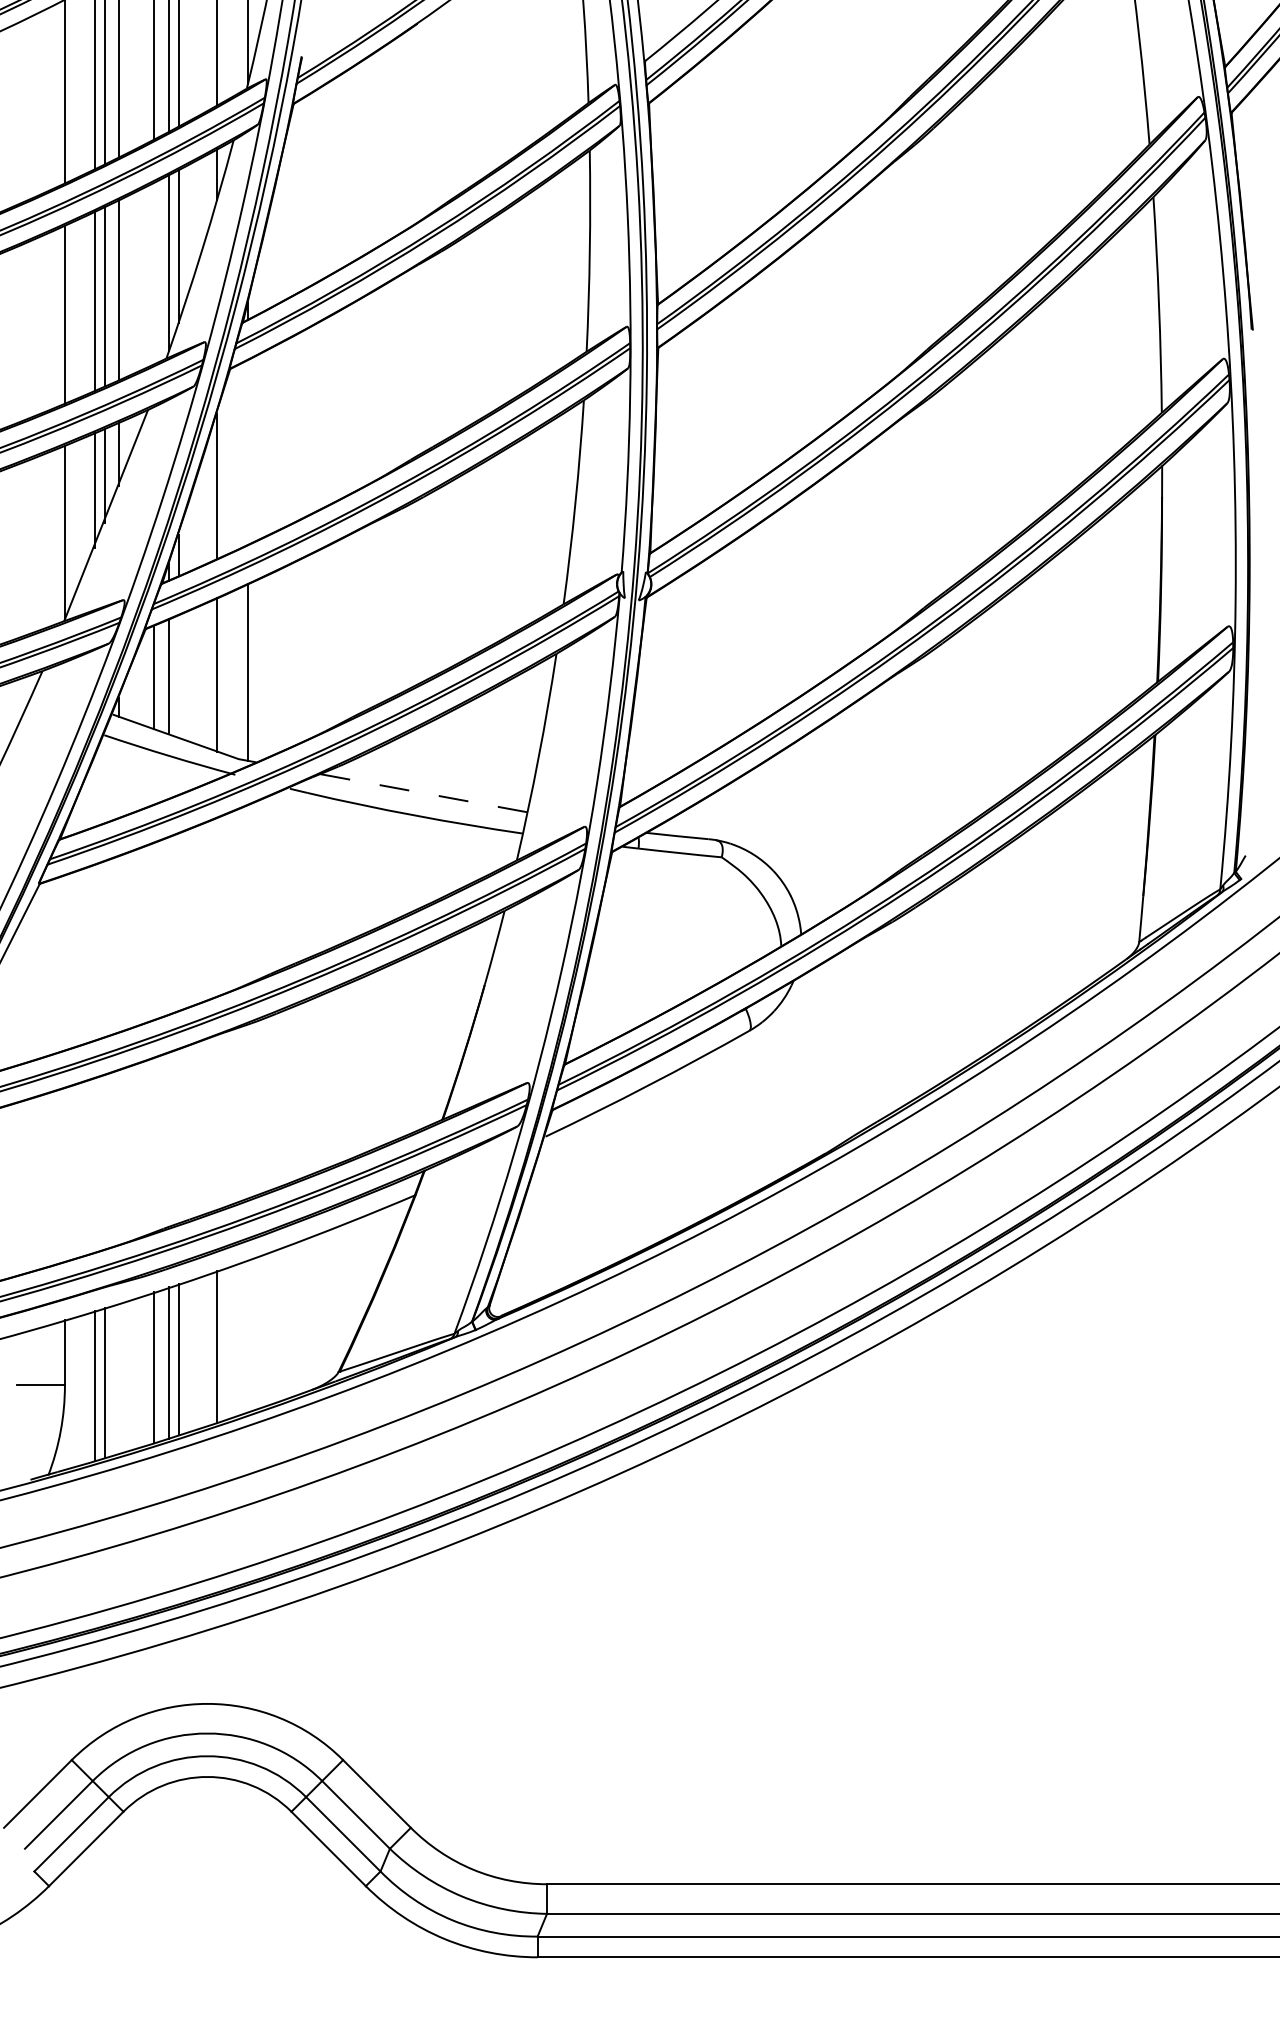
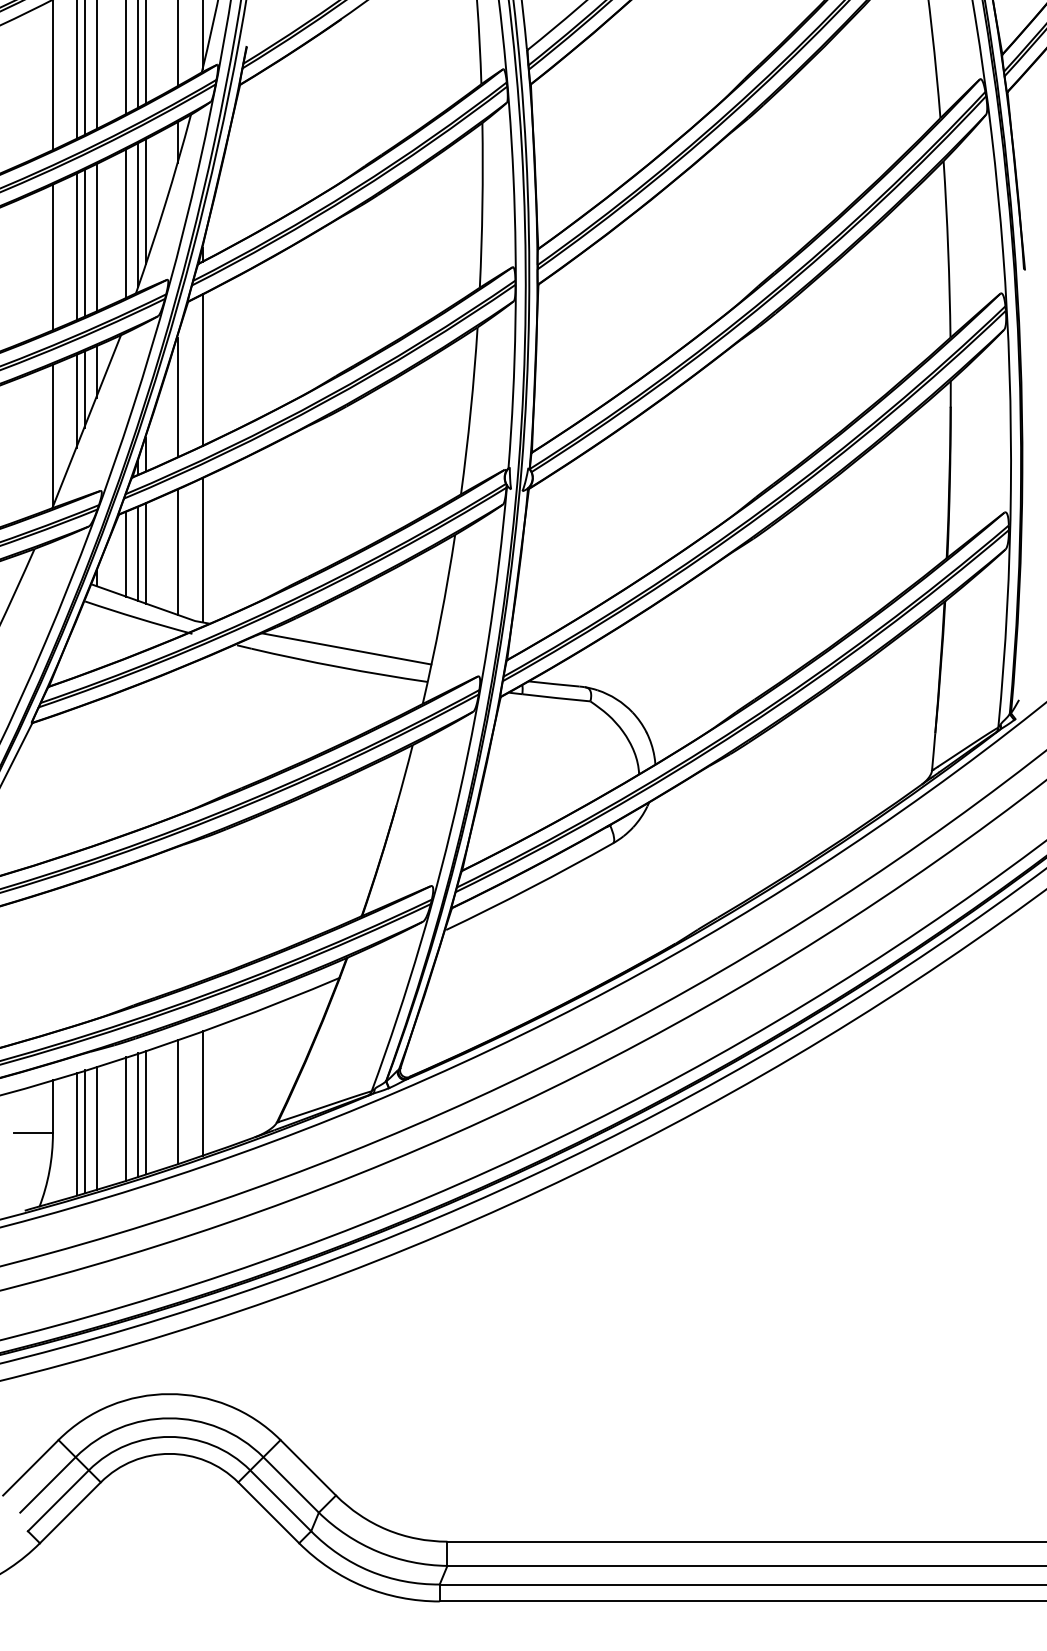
line: (154, 273) -> (126, 223), added
line: (247, 451) -> (202, 369), added
line: (179, 676) -> (146, 553), added
line: (423, 792) -> (346, 648), dashed -> solid
line: (247, 1336) -> (202, 1093), added
line: (119, 1378) -> (97, 1127), added

